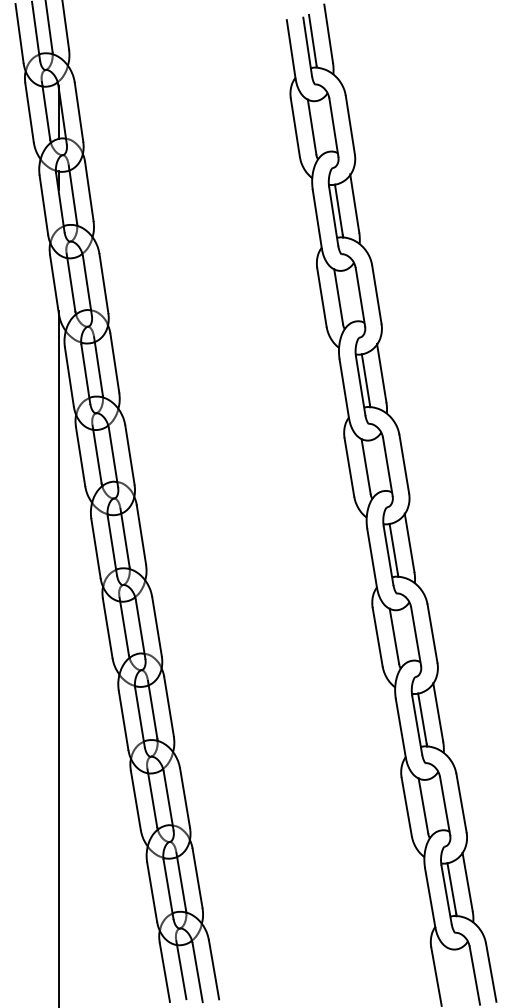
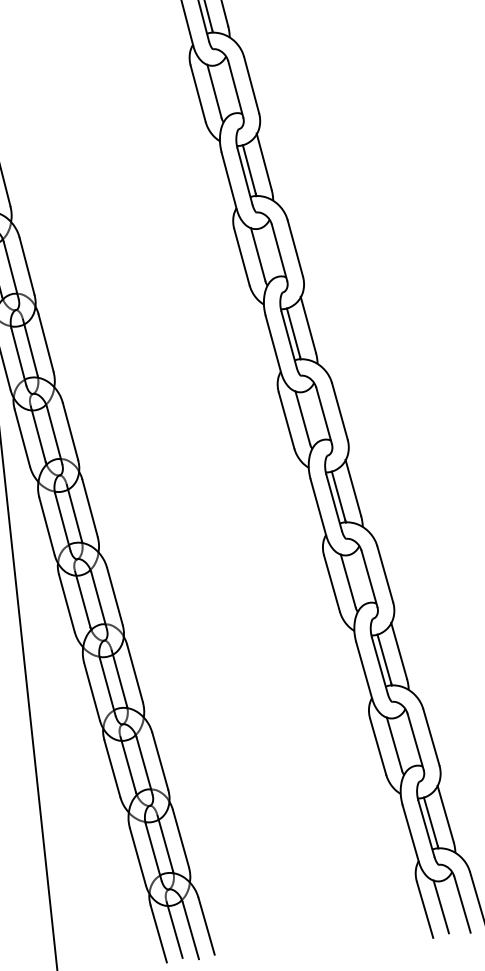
line: (453, 975) -> (441, 906), added

